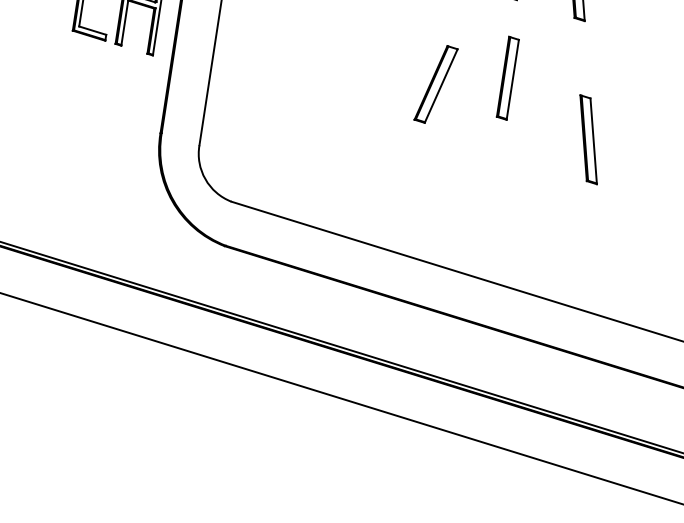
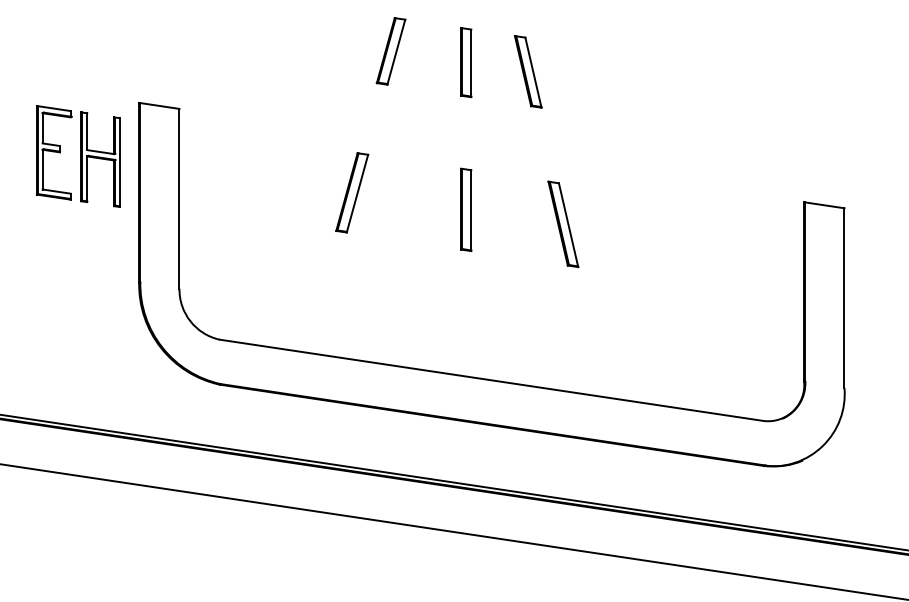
part: (508, 77) -> (466, 209), moved
part: (436, 84) -> (352, 192), moved

